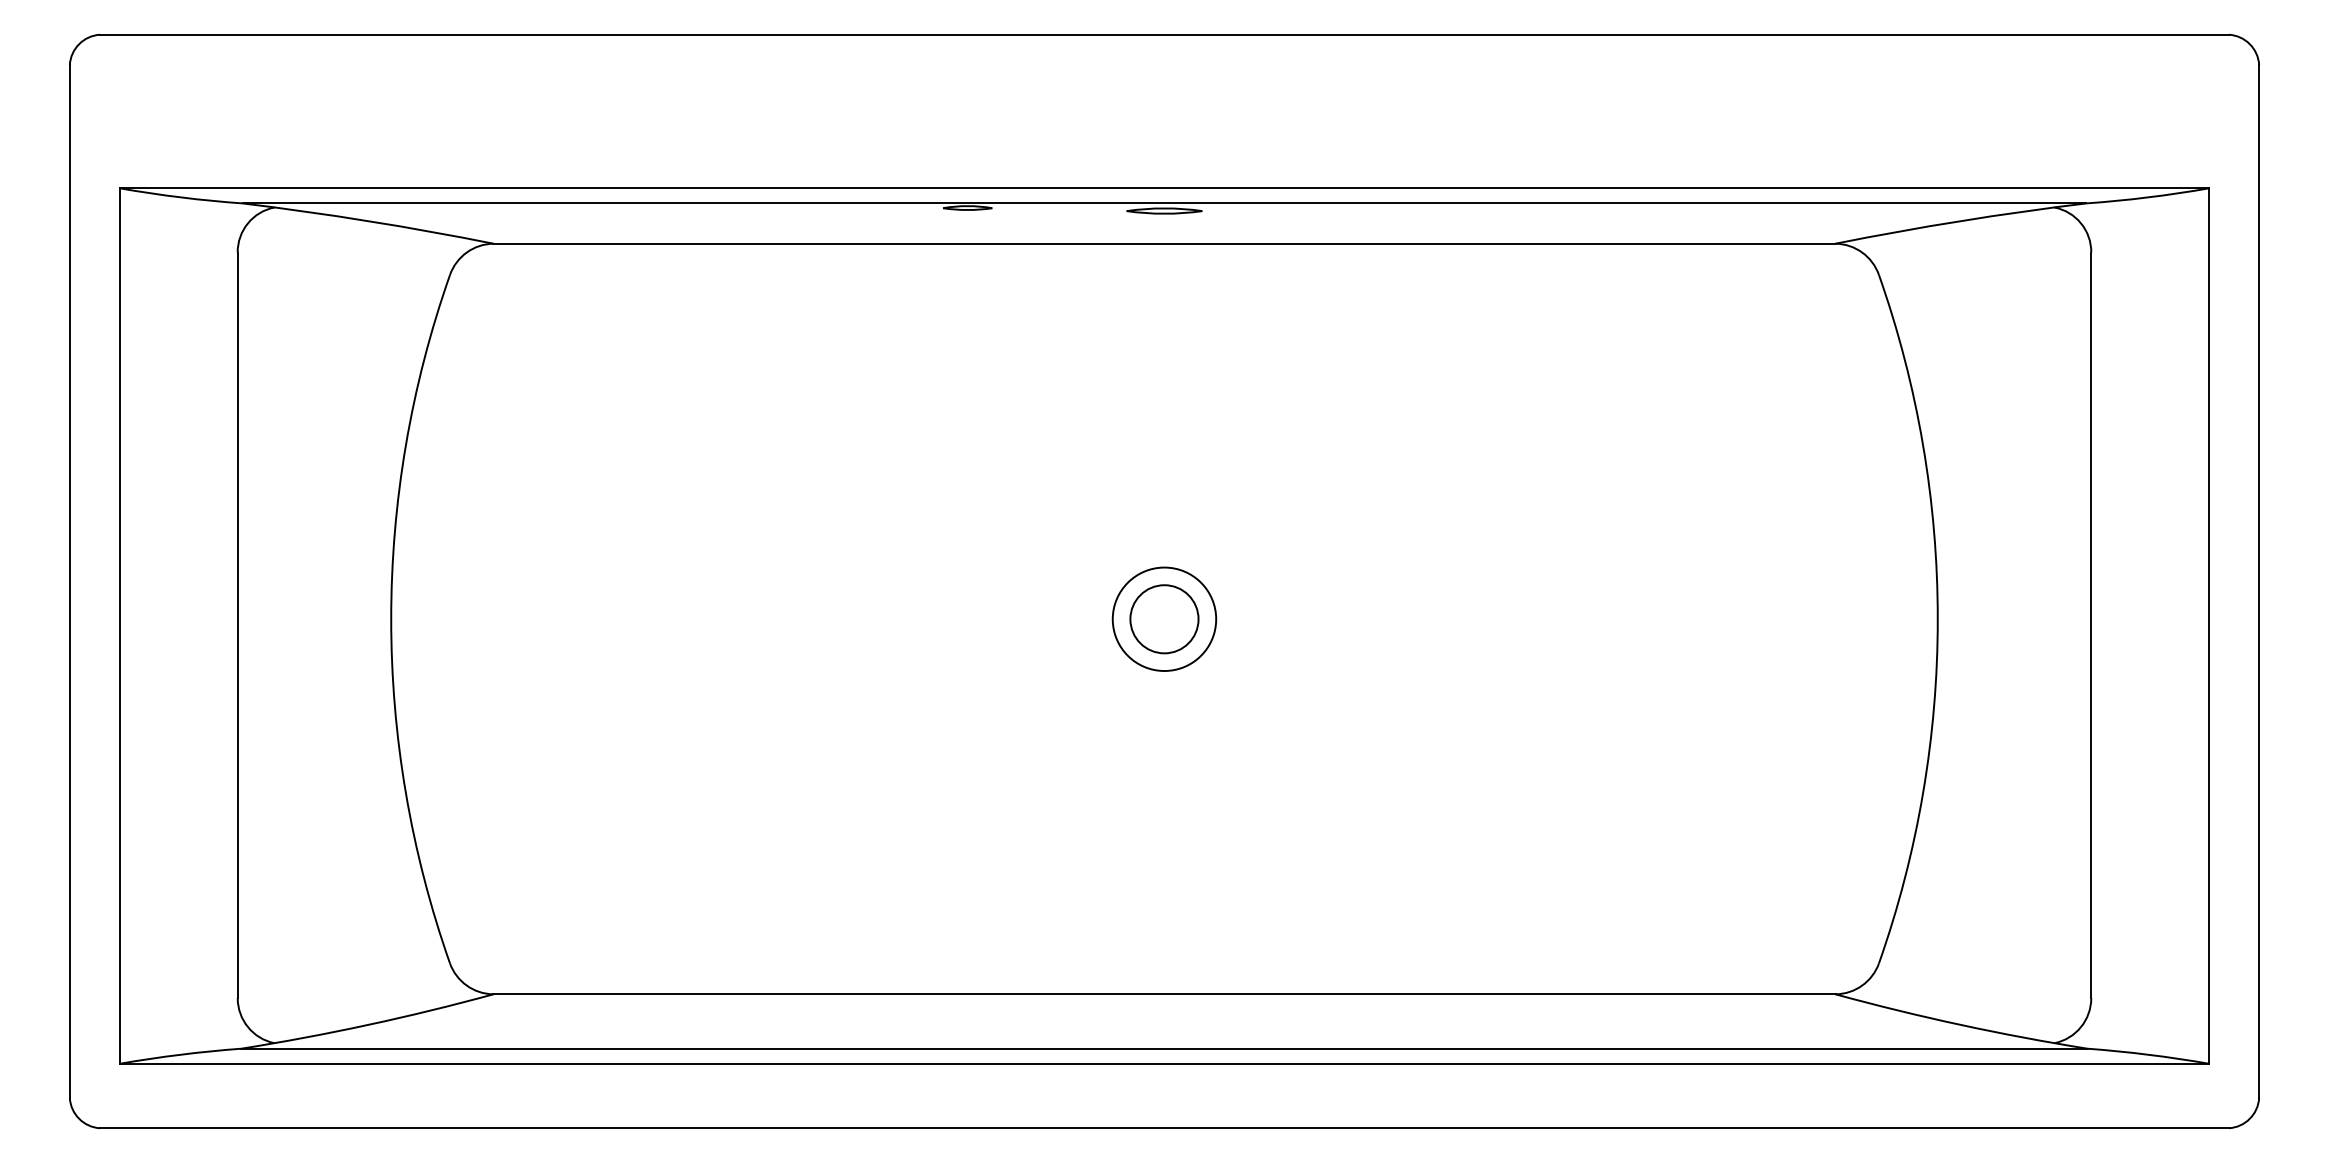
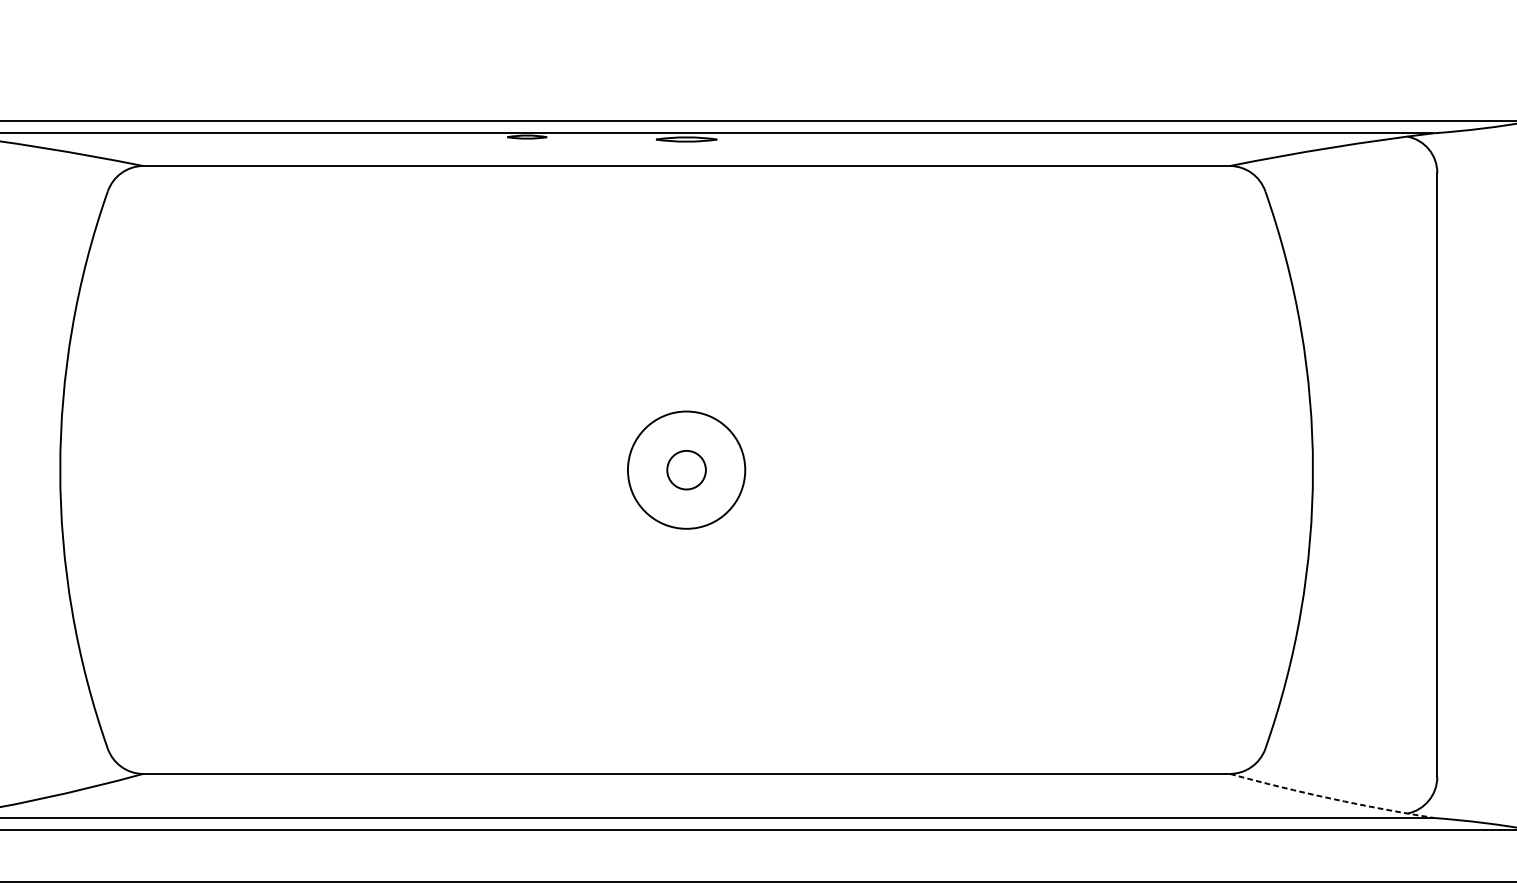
circle: (1164, 619) -> (686, 470), size x0.7
circle: (1164, 619) -> (686, 470), size x1.4
arc: (1960, 1024) -> (1331, 798), solid -> dashed

